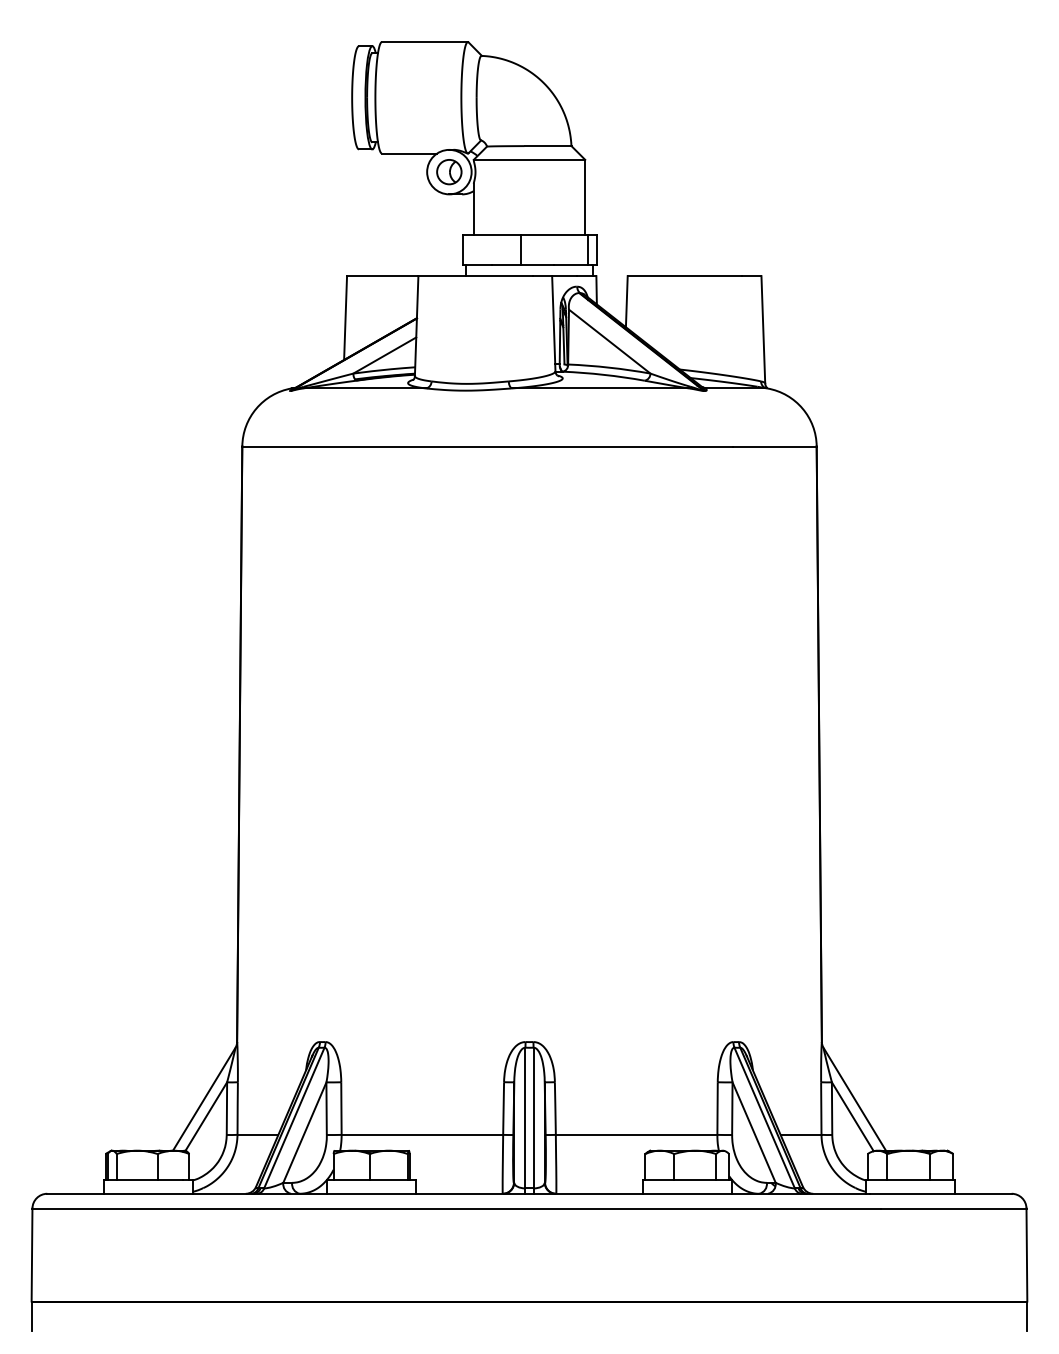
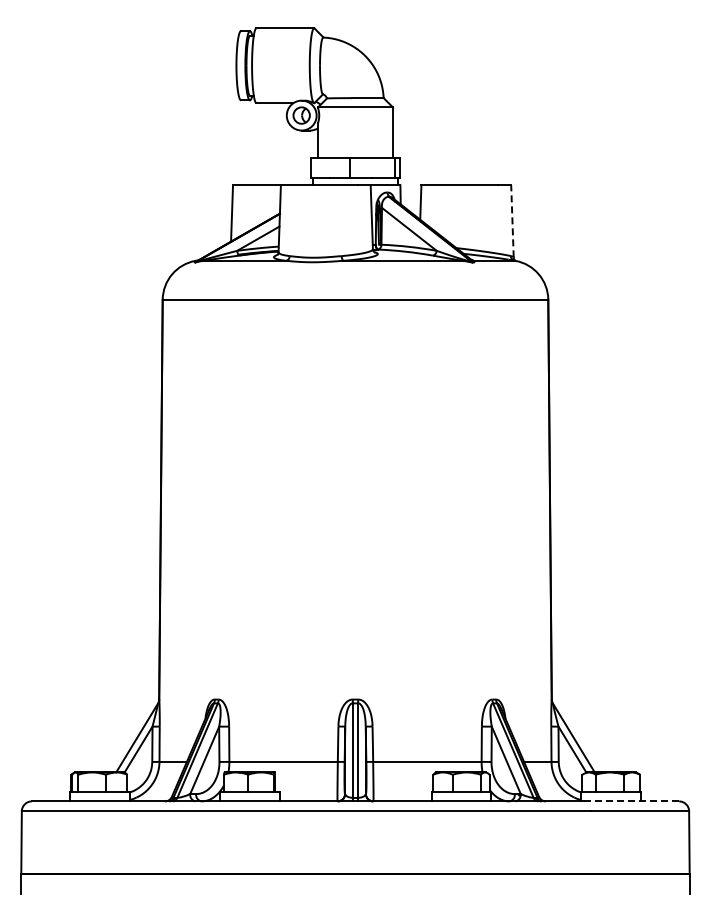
line: (763, 329) -> (512, 221), solid -> dashed
line: (942, 1193) -> (632, 801), solid -> dashed

